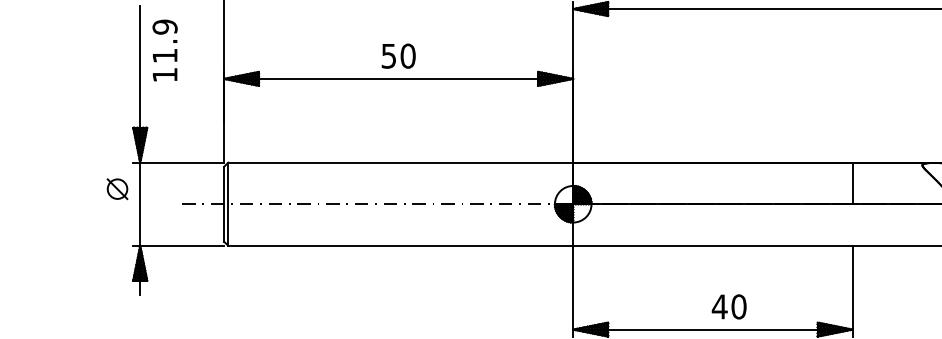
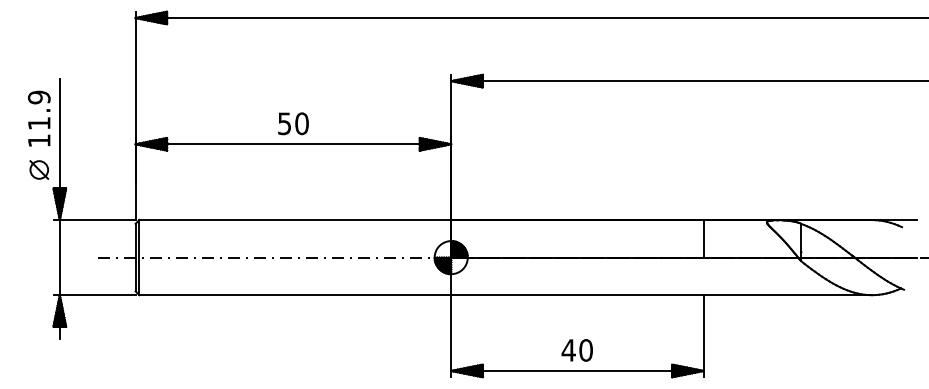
text: (165, 50) -> (39, 118), moved
part: (117, 188) -> (39, 169), moved
text: (728, 306) -> (576, 350), moved

